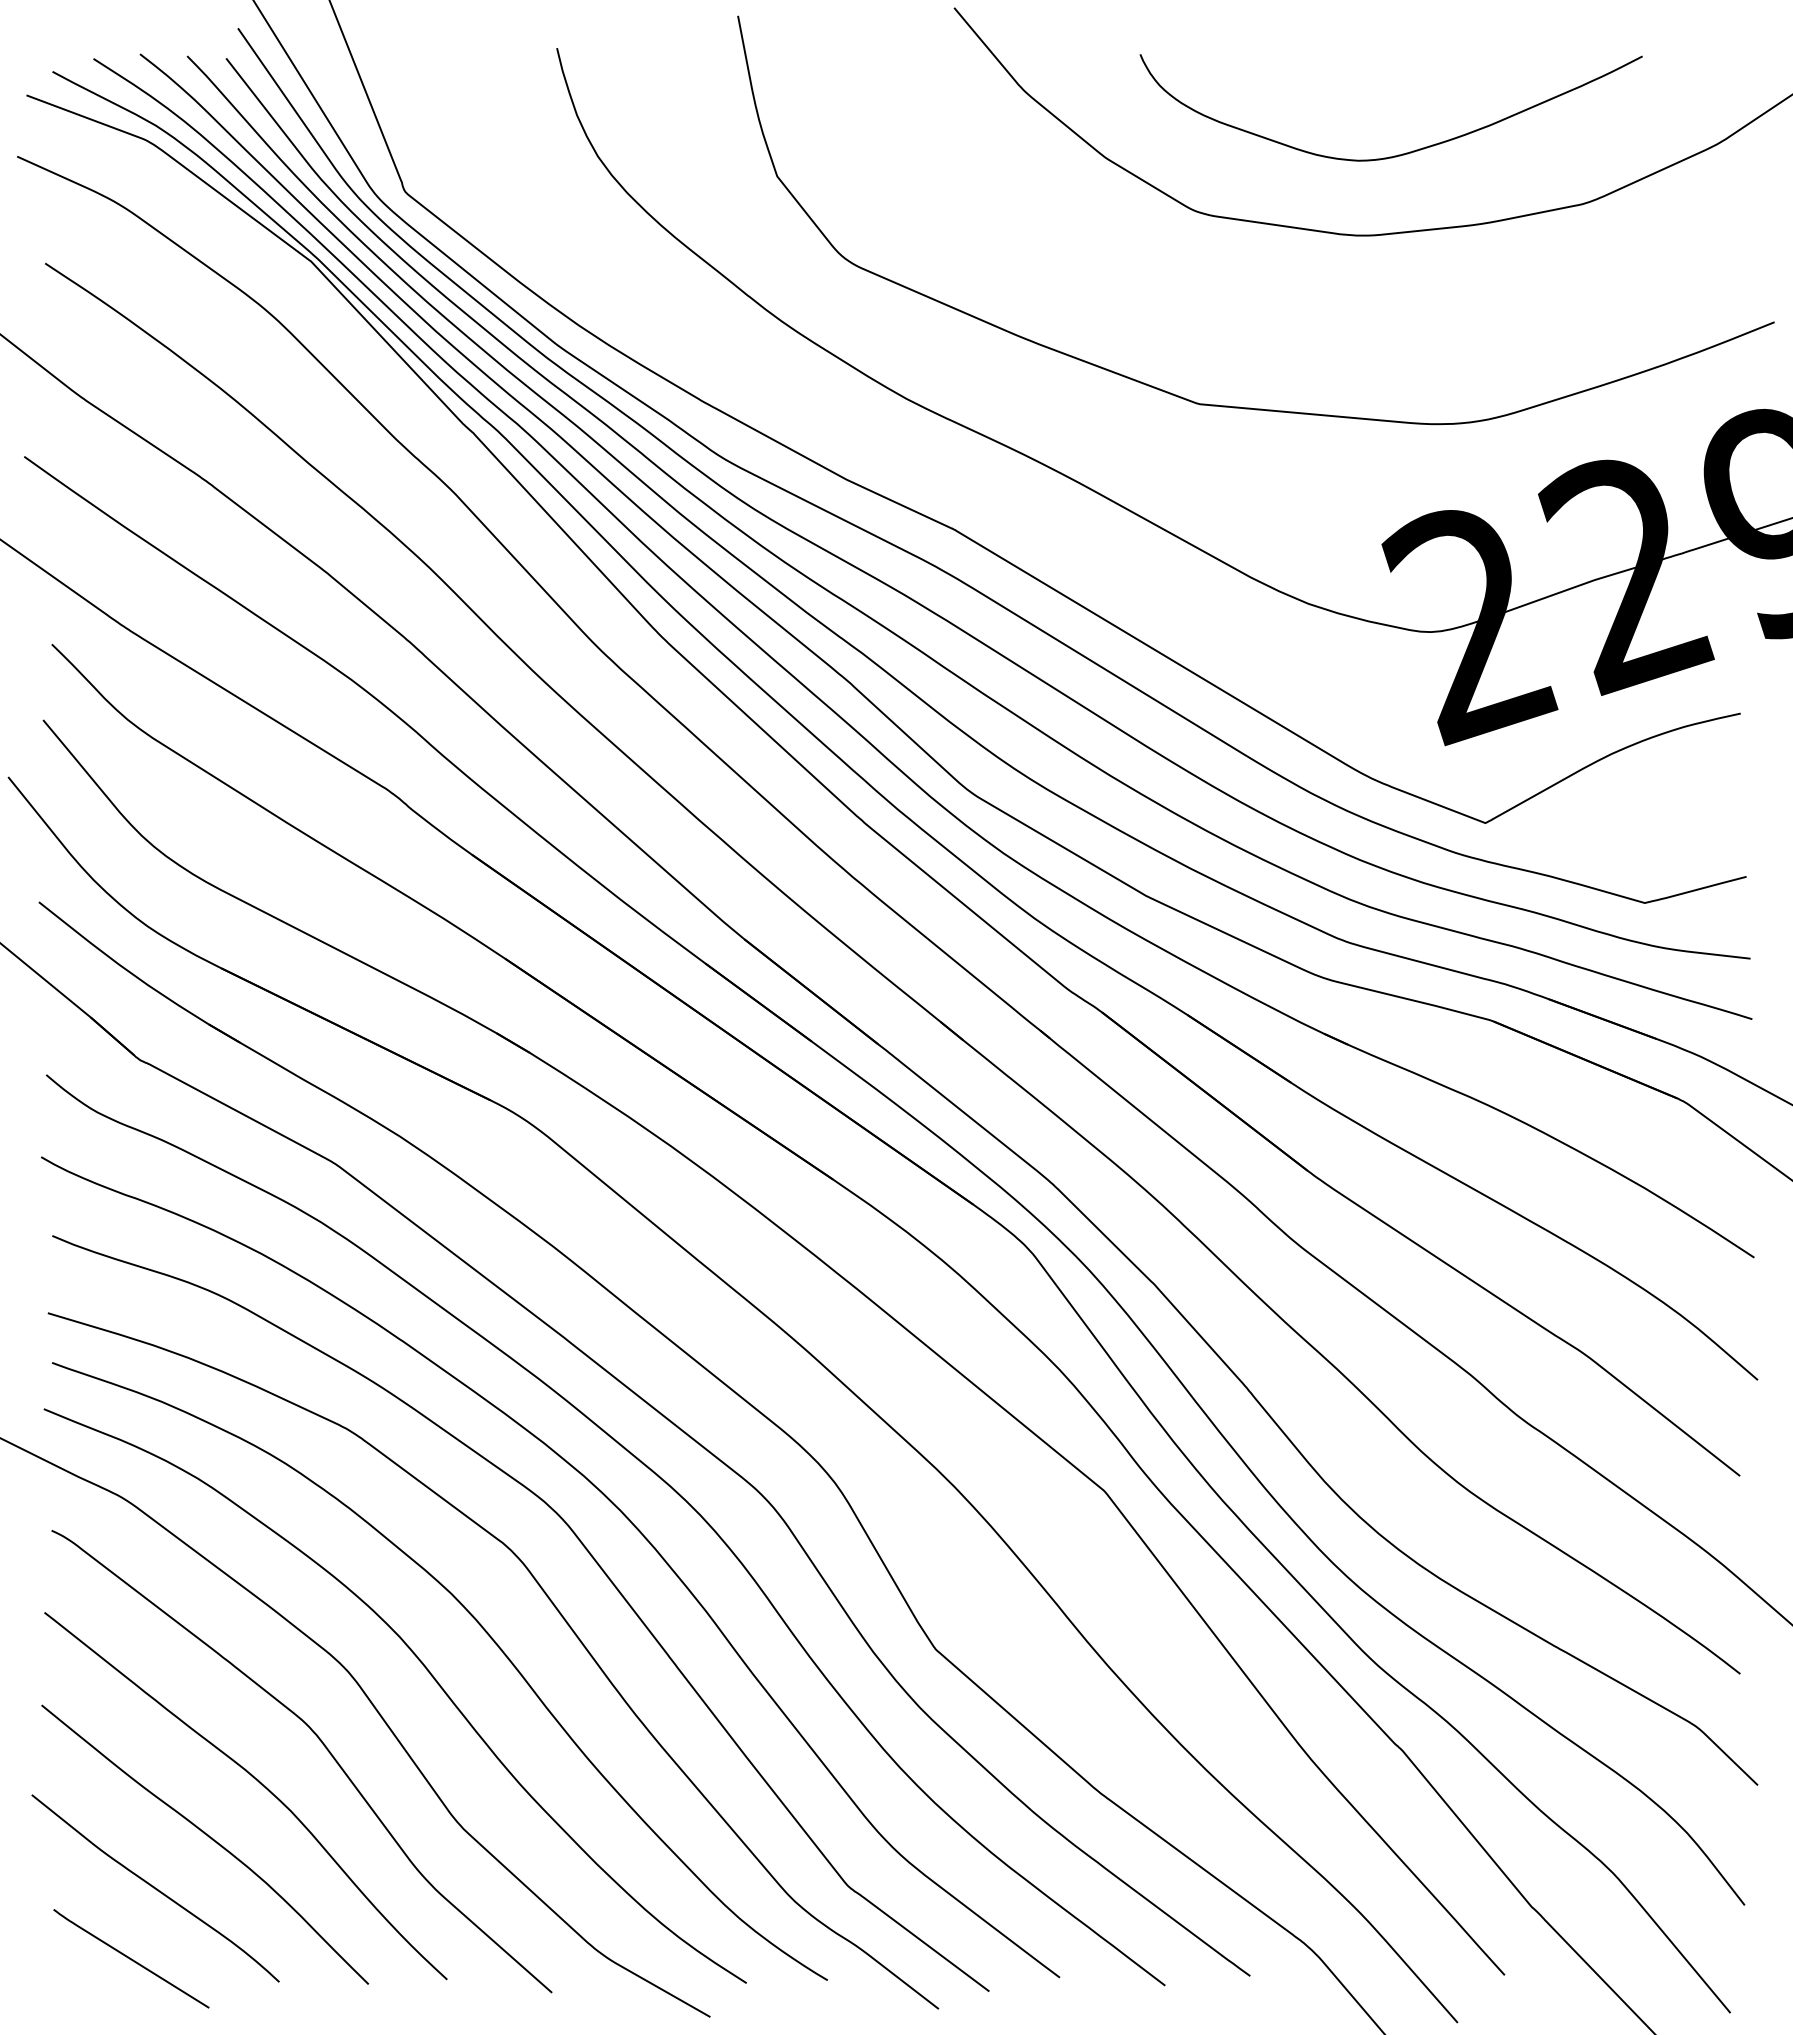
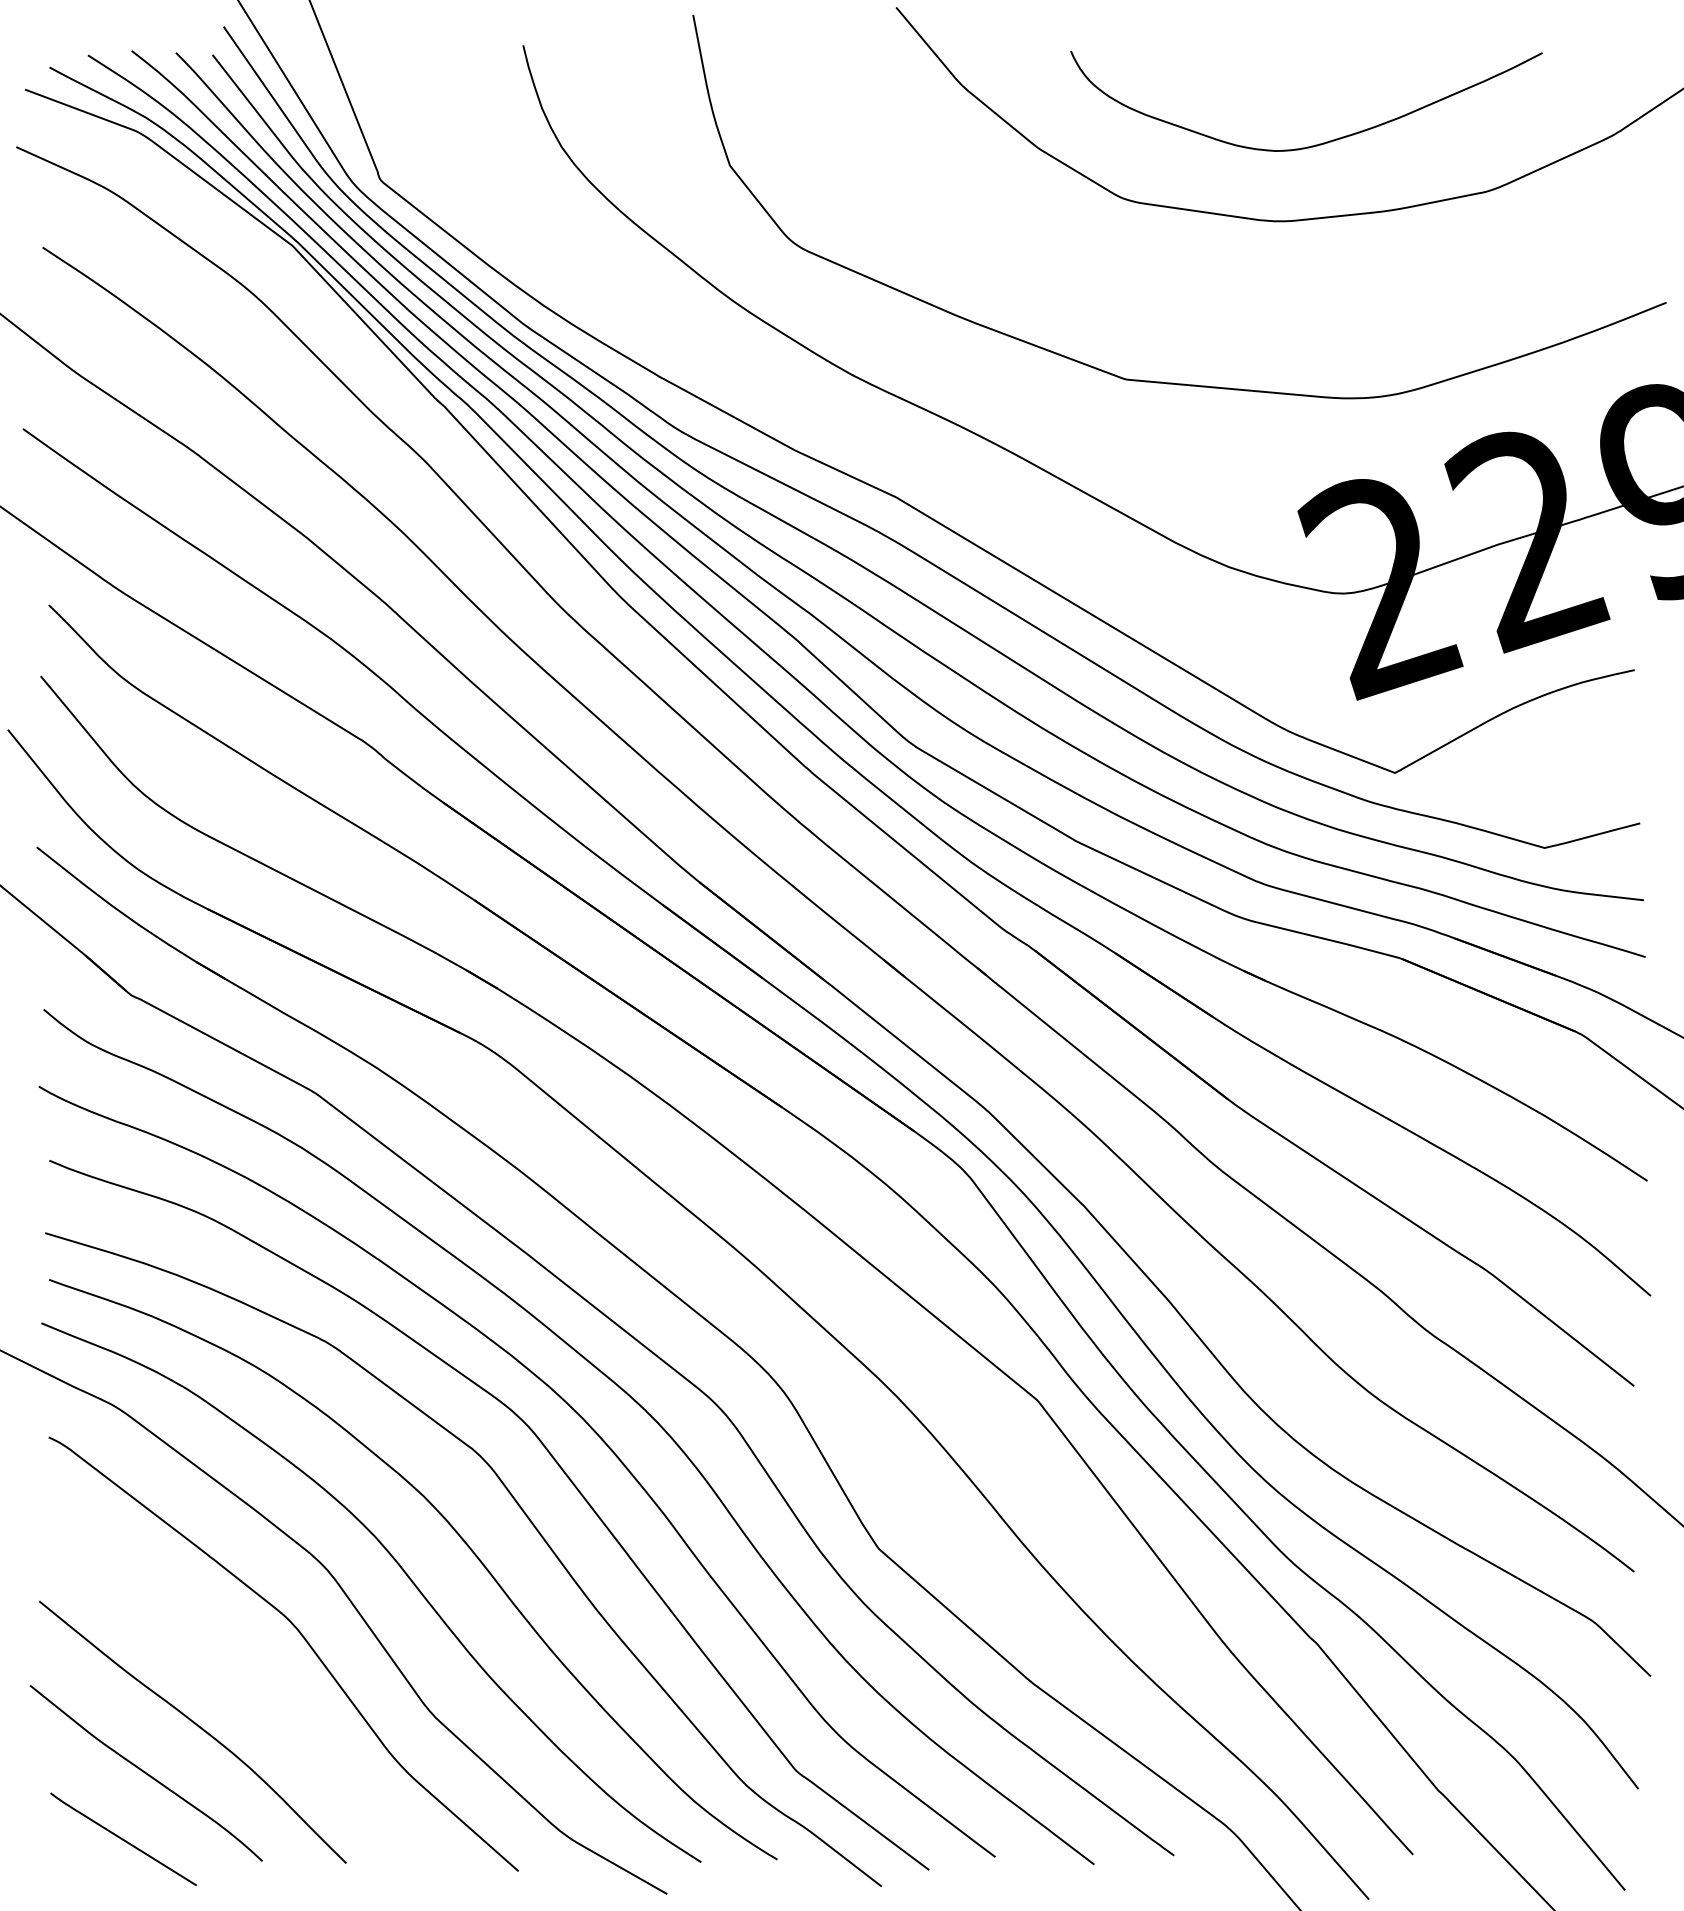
curve: (258, 1782) -> (242, 1673), removed

